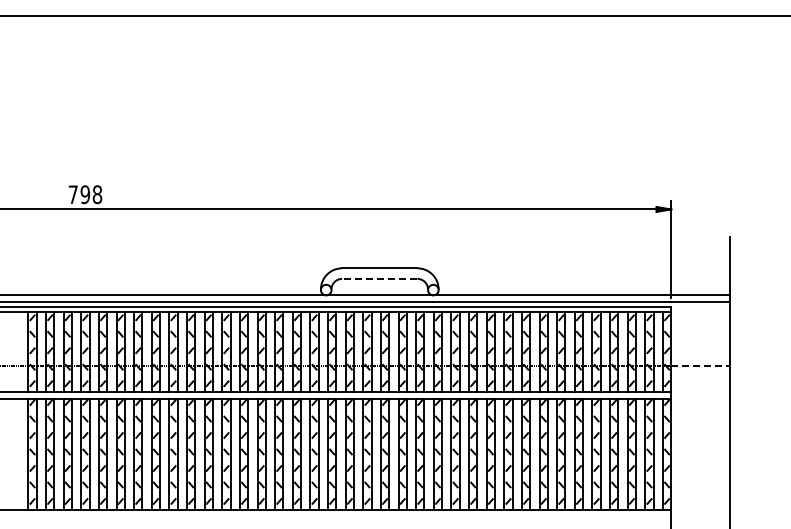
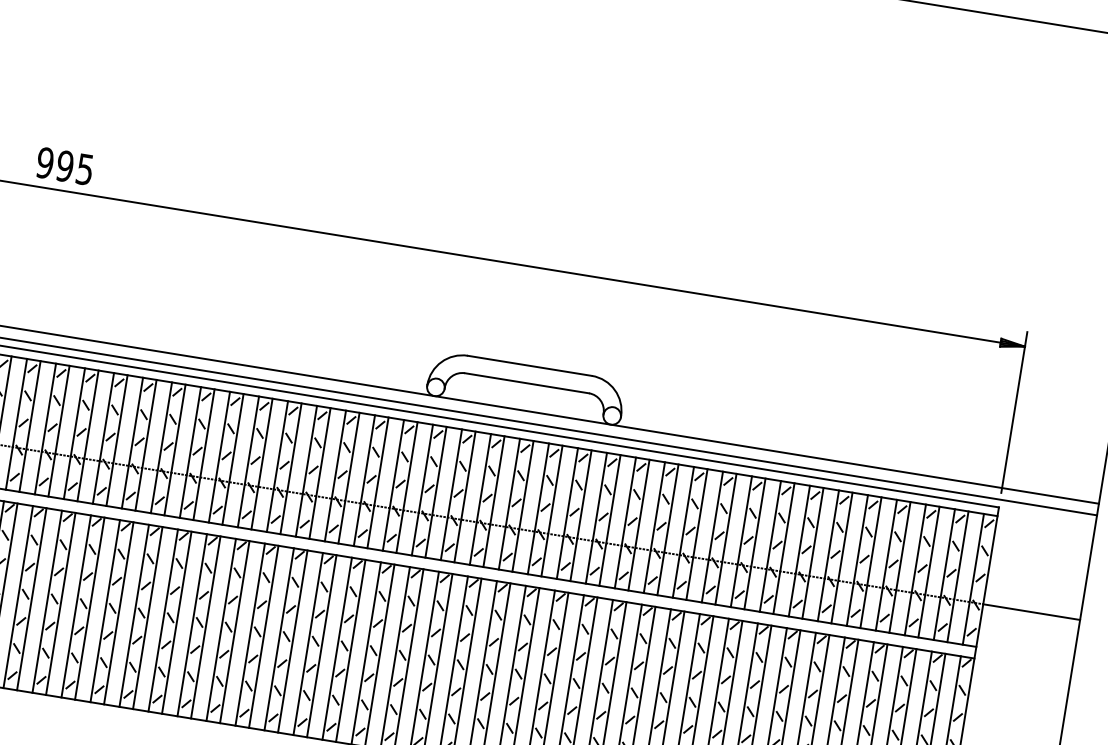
text: (85, 194) -> (65, 165), 798 -> 995
line: (379, 278) -> (526, 382), dashed -> solid
line: (701, 366) -> (1032, 613), dashed -> solid

